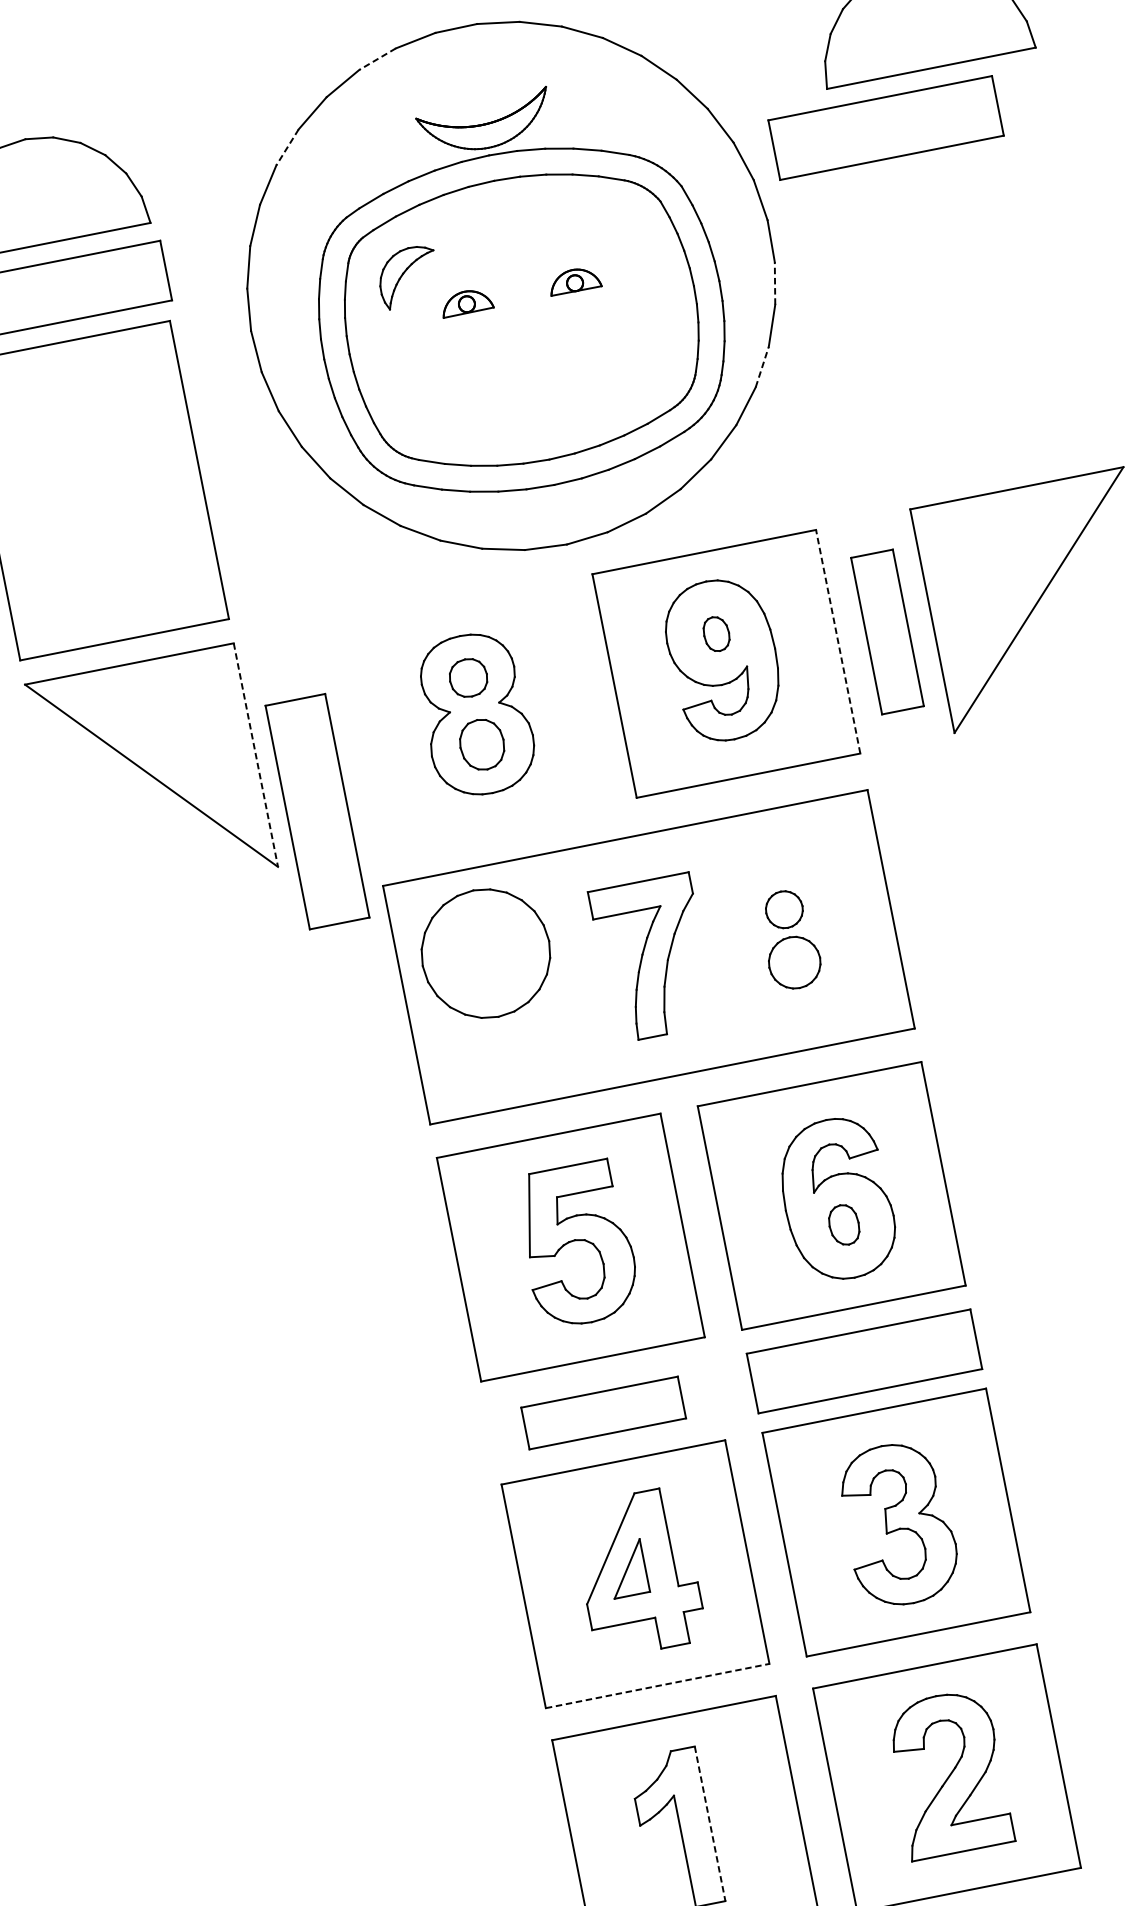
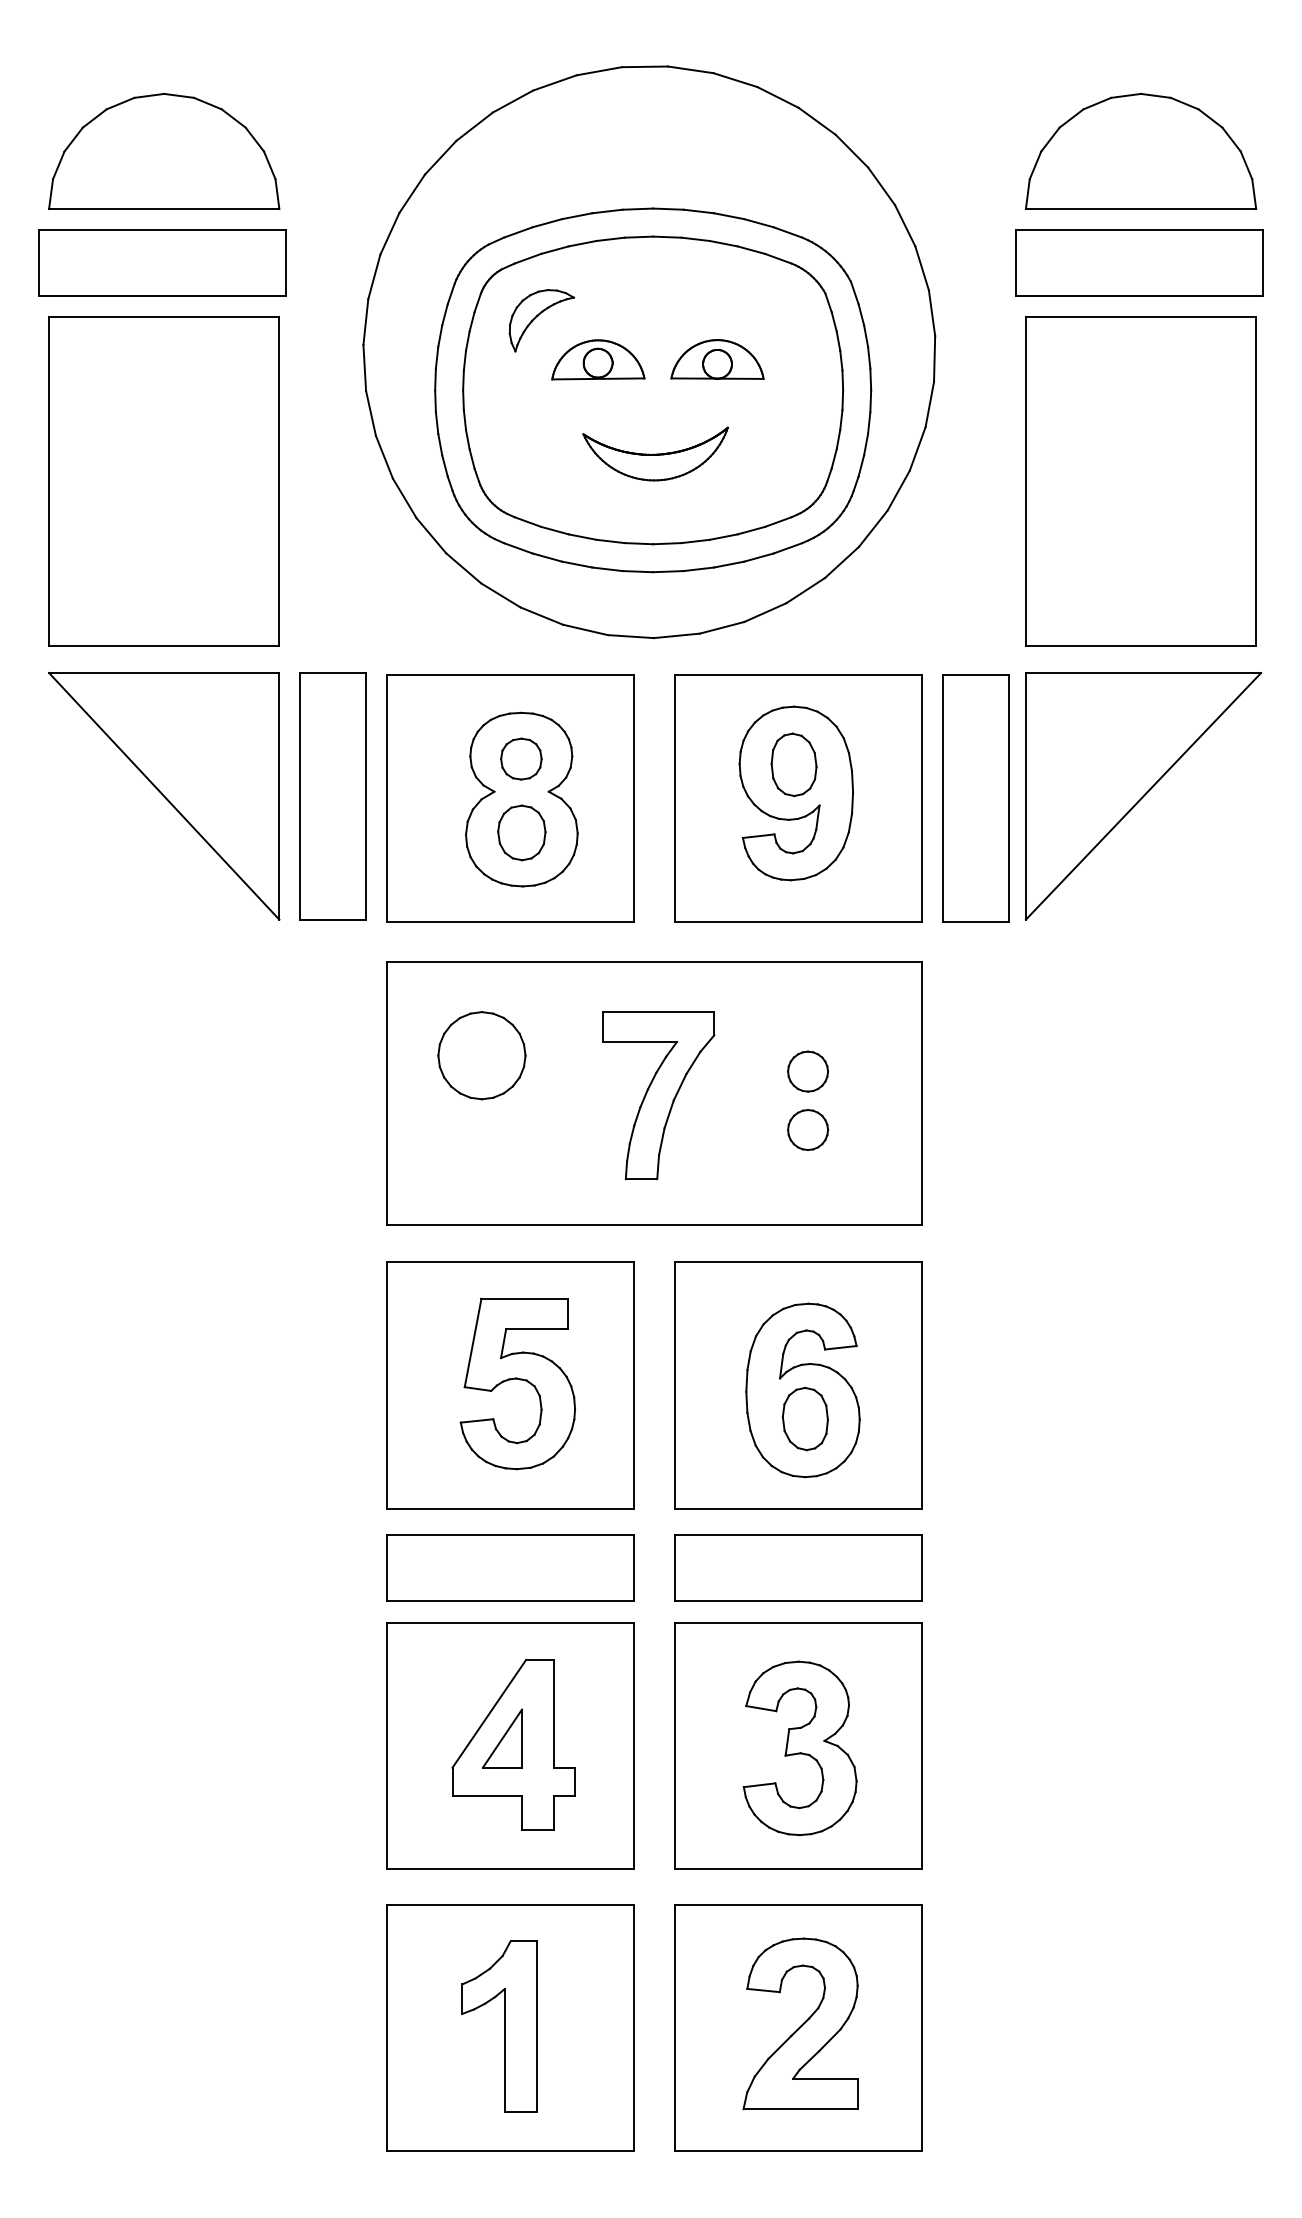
line: (377, 59) -> (554, 83), dashed -> solid
part: (484, 123) -> (655, 453), moved
part: (886, 127) -> (1139, 262), moved
line: (287, 147) -> (440, 157), dashed -> solid
part: (574, 280) -> (717, 359), size x1.67
line: (774, 283) -> (929, 404), dashed -> solid
part: (466, 301) -> (598, 359), size x1.67
part: (979, 315) -> (1140, 481), added
line: (762, 366) -> (898, 490), dashed -> solid
part: (887, 632) -> (975, 798), size x1.43
part: (716, 634) -> (793, 764), size x1.67
line: (838, 640) -> (921, 797), dashed -> solid
part: (465, 715) -> (510, 798), added
line: (256, 755) -> (279, 796), dashed -> solid
part: (317, 811) -> (332, 796), moved
part: (485, 953) -> (481, 1055), size x0.62
part: (795, 962) -> (808, 1129), size x0.71
part: (843, 1224) -> (804, 1418), size x1.43
part: (603, 1412) -> (510, 1567), size x1.43
line: (657, 1686) -> (510, 1869), dashed -> solid
line: (709, 1824) -> (536, 2027), dashed -> solid

